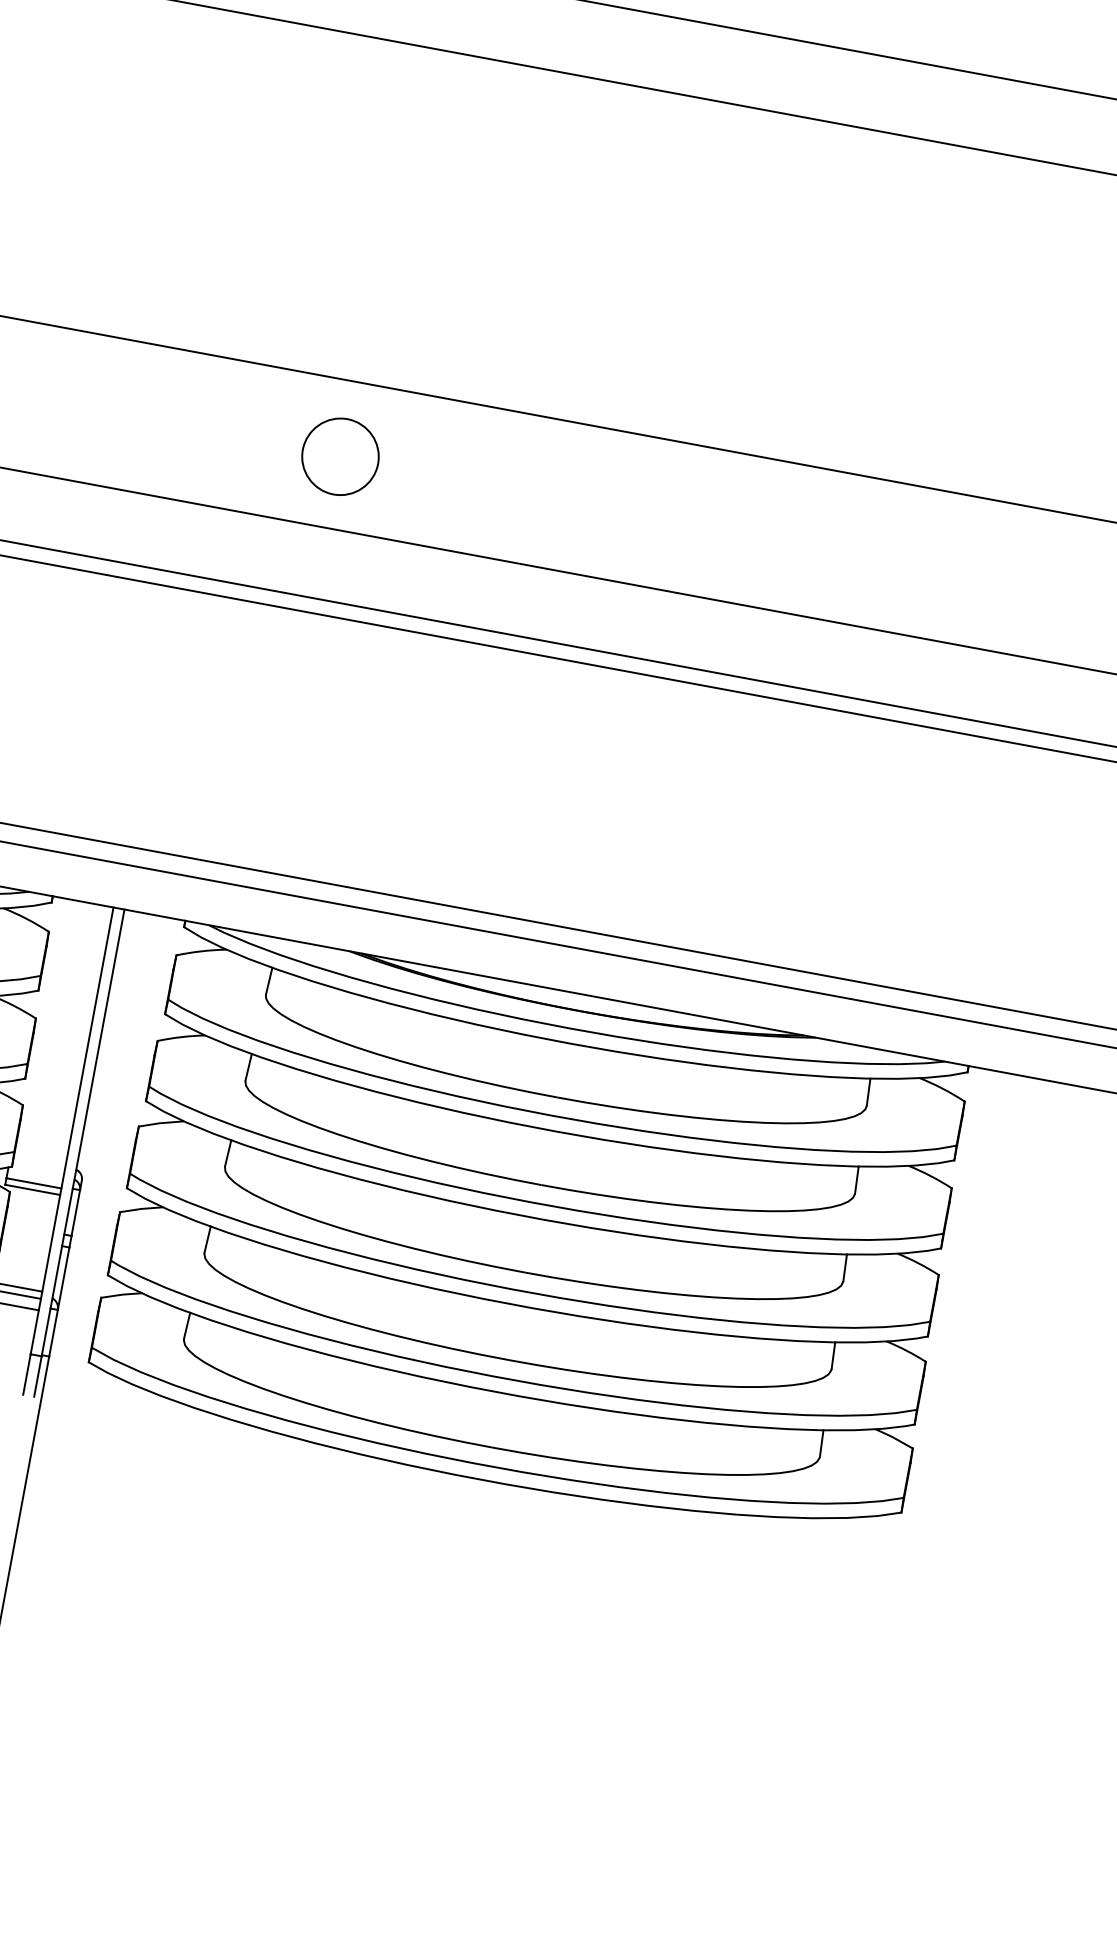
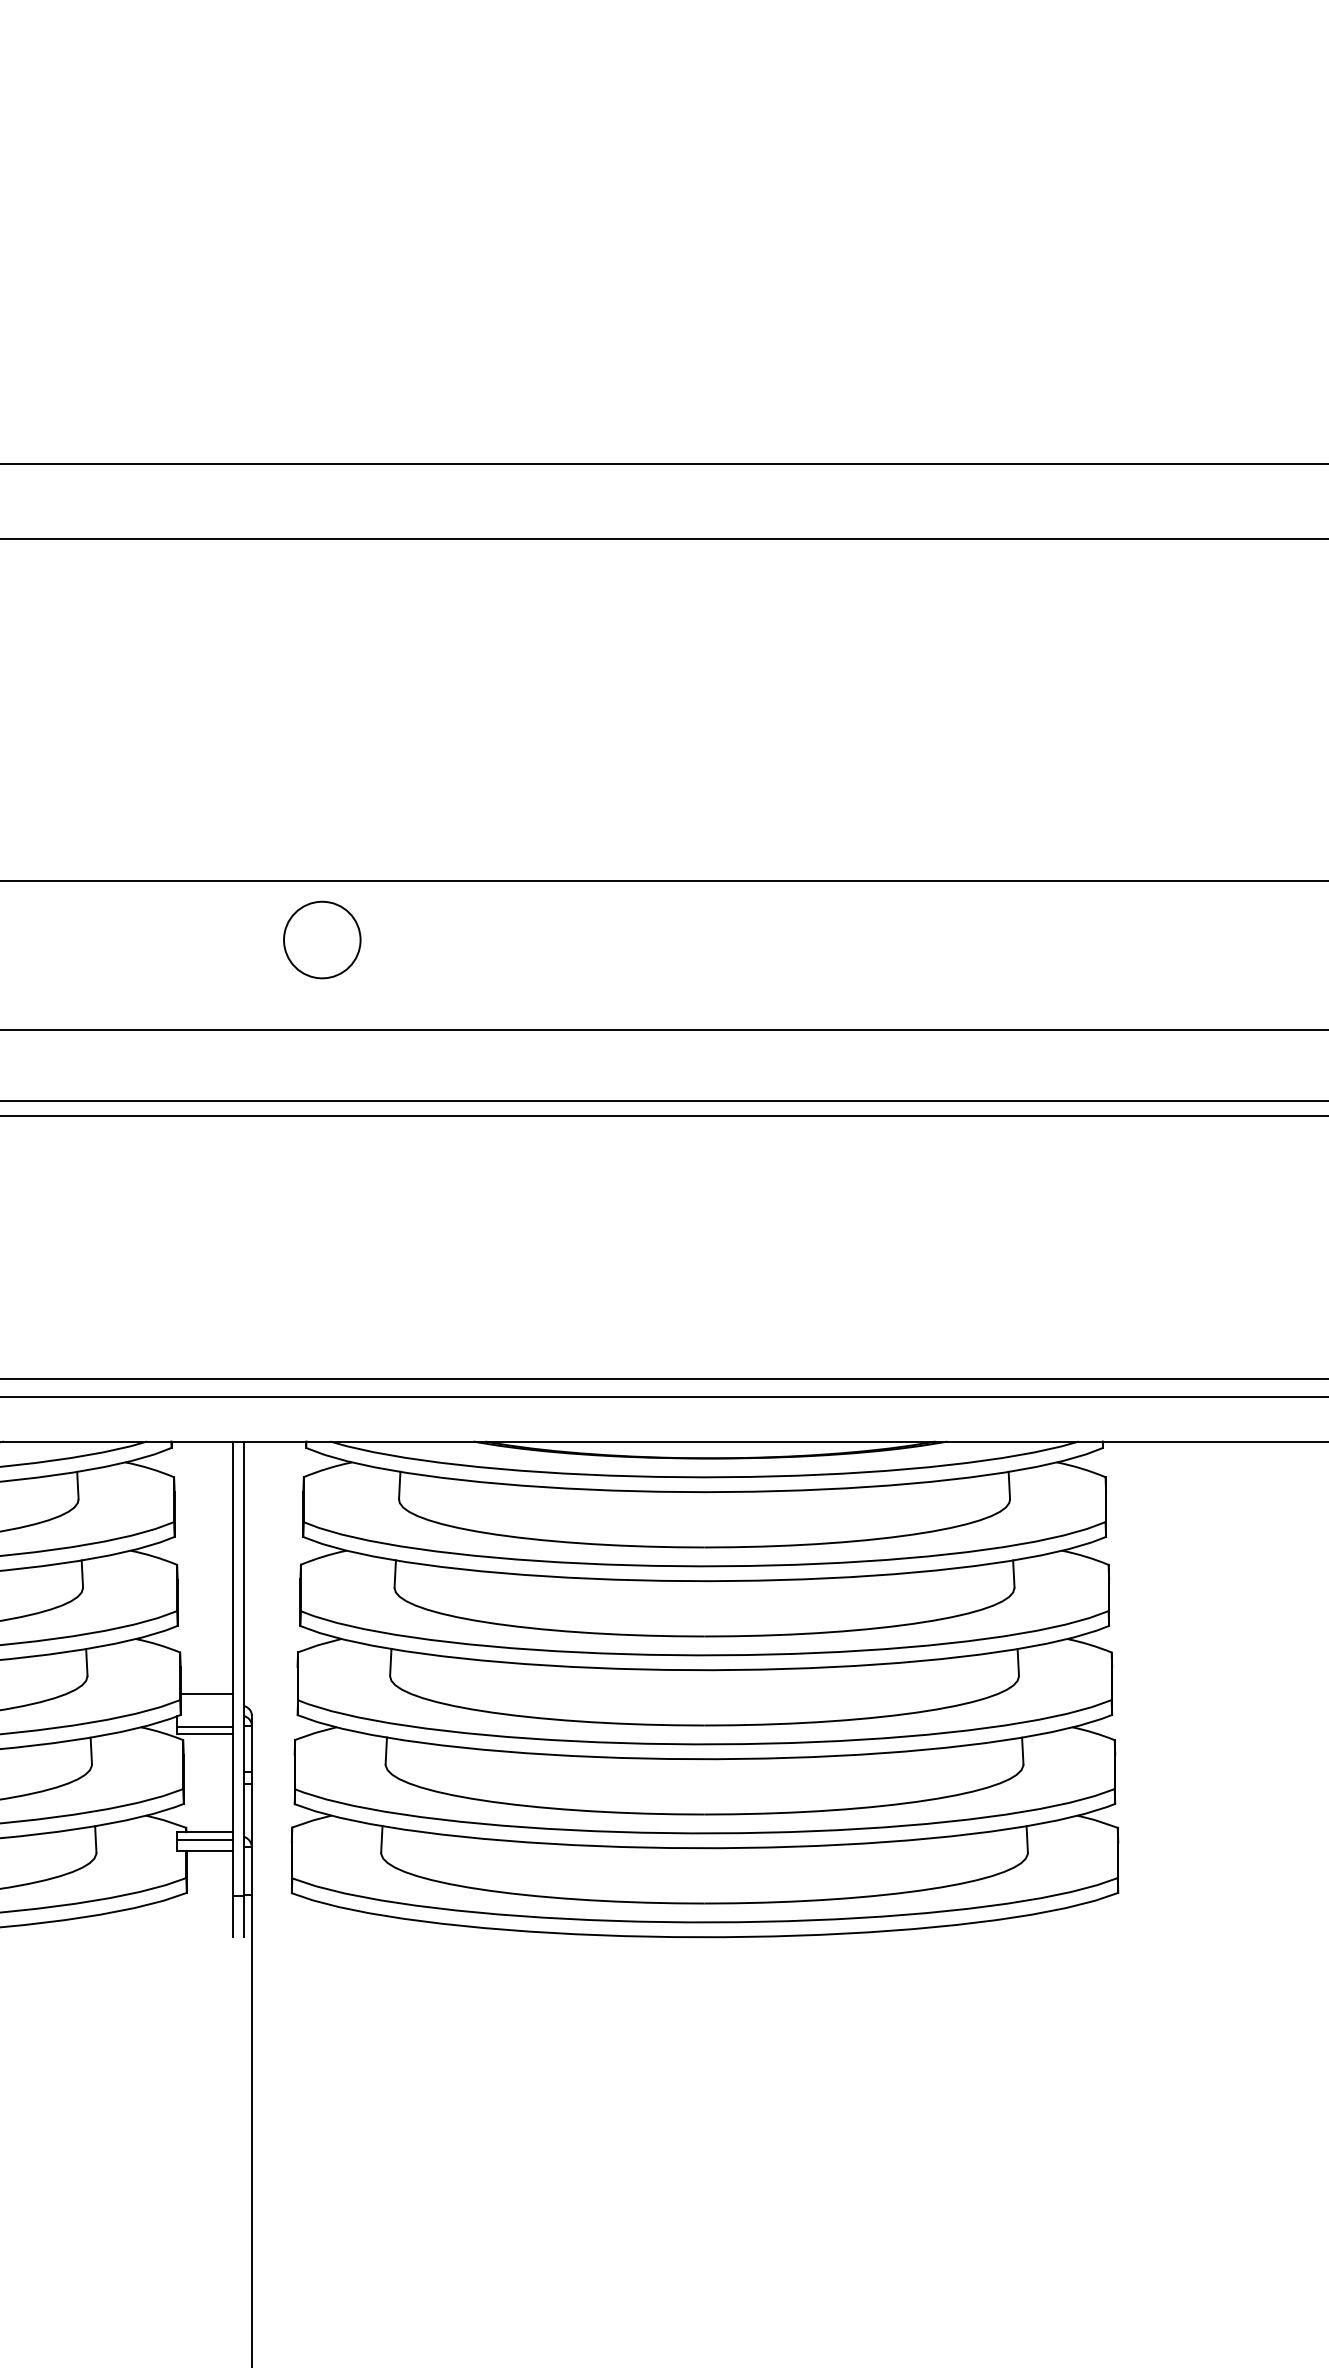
circle: (340, 456) -> (322, 939), moved
line: (41, 1150) -> (206, 1693), added

